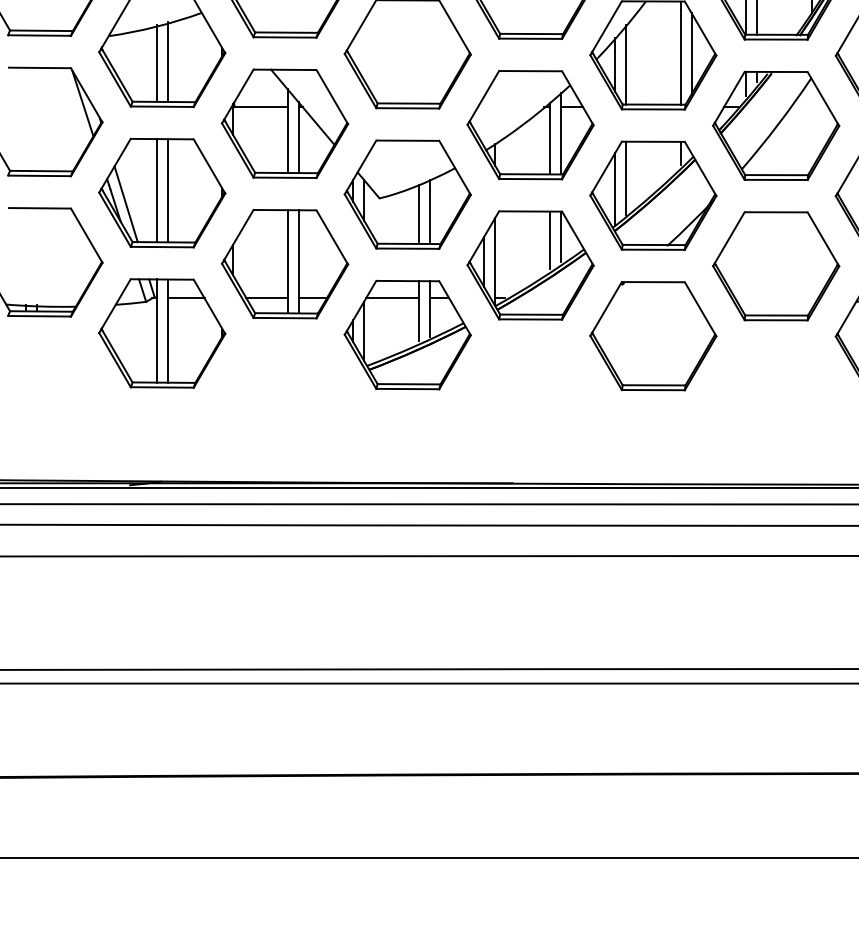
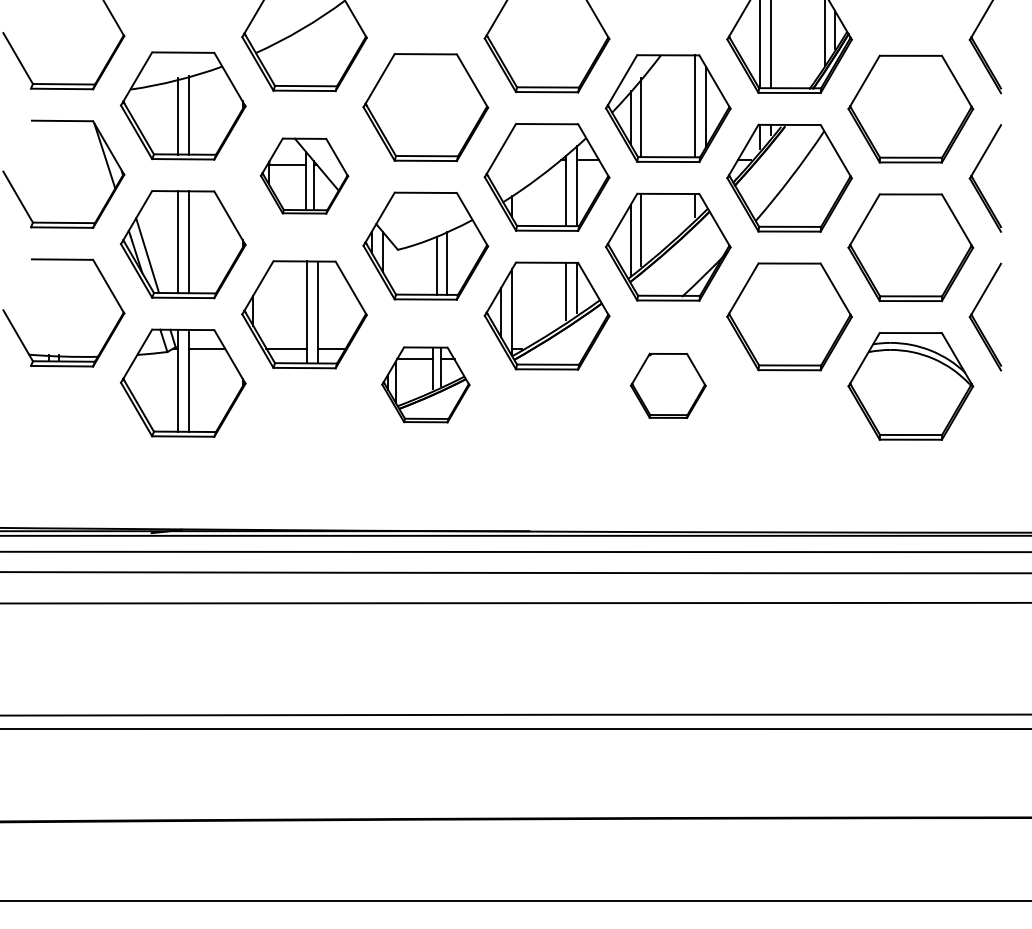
part: (284, 123) -> (304, 175), size x0.7
part: (407, 334) -> (425, 384), size x0.7
part: (653, 335) -> (668, 385), size x0.6

